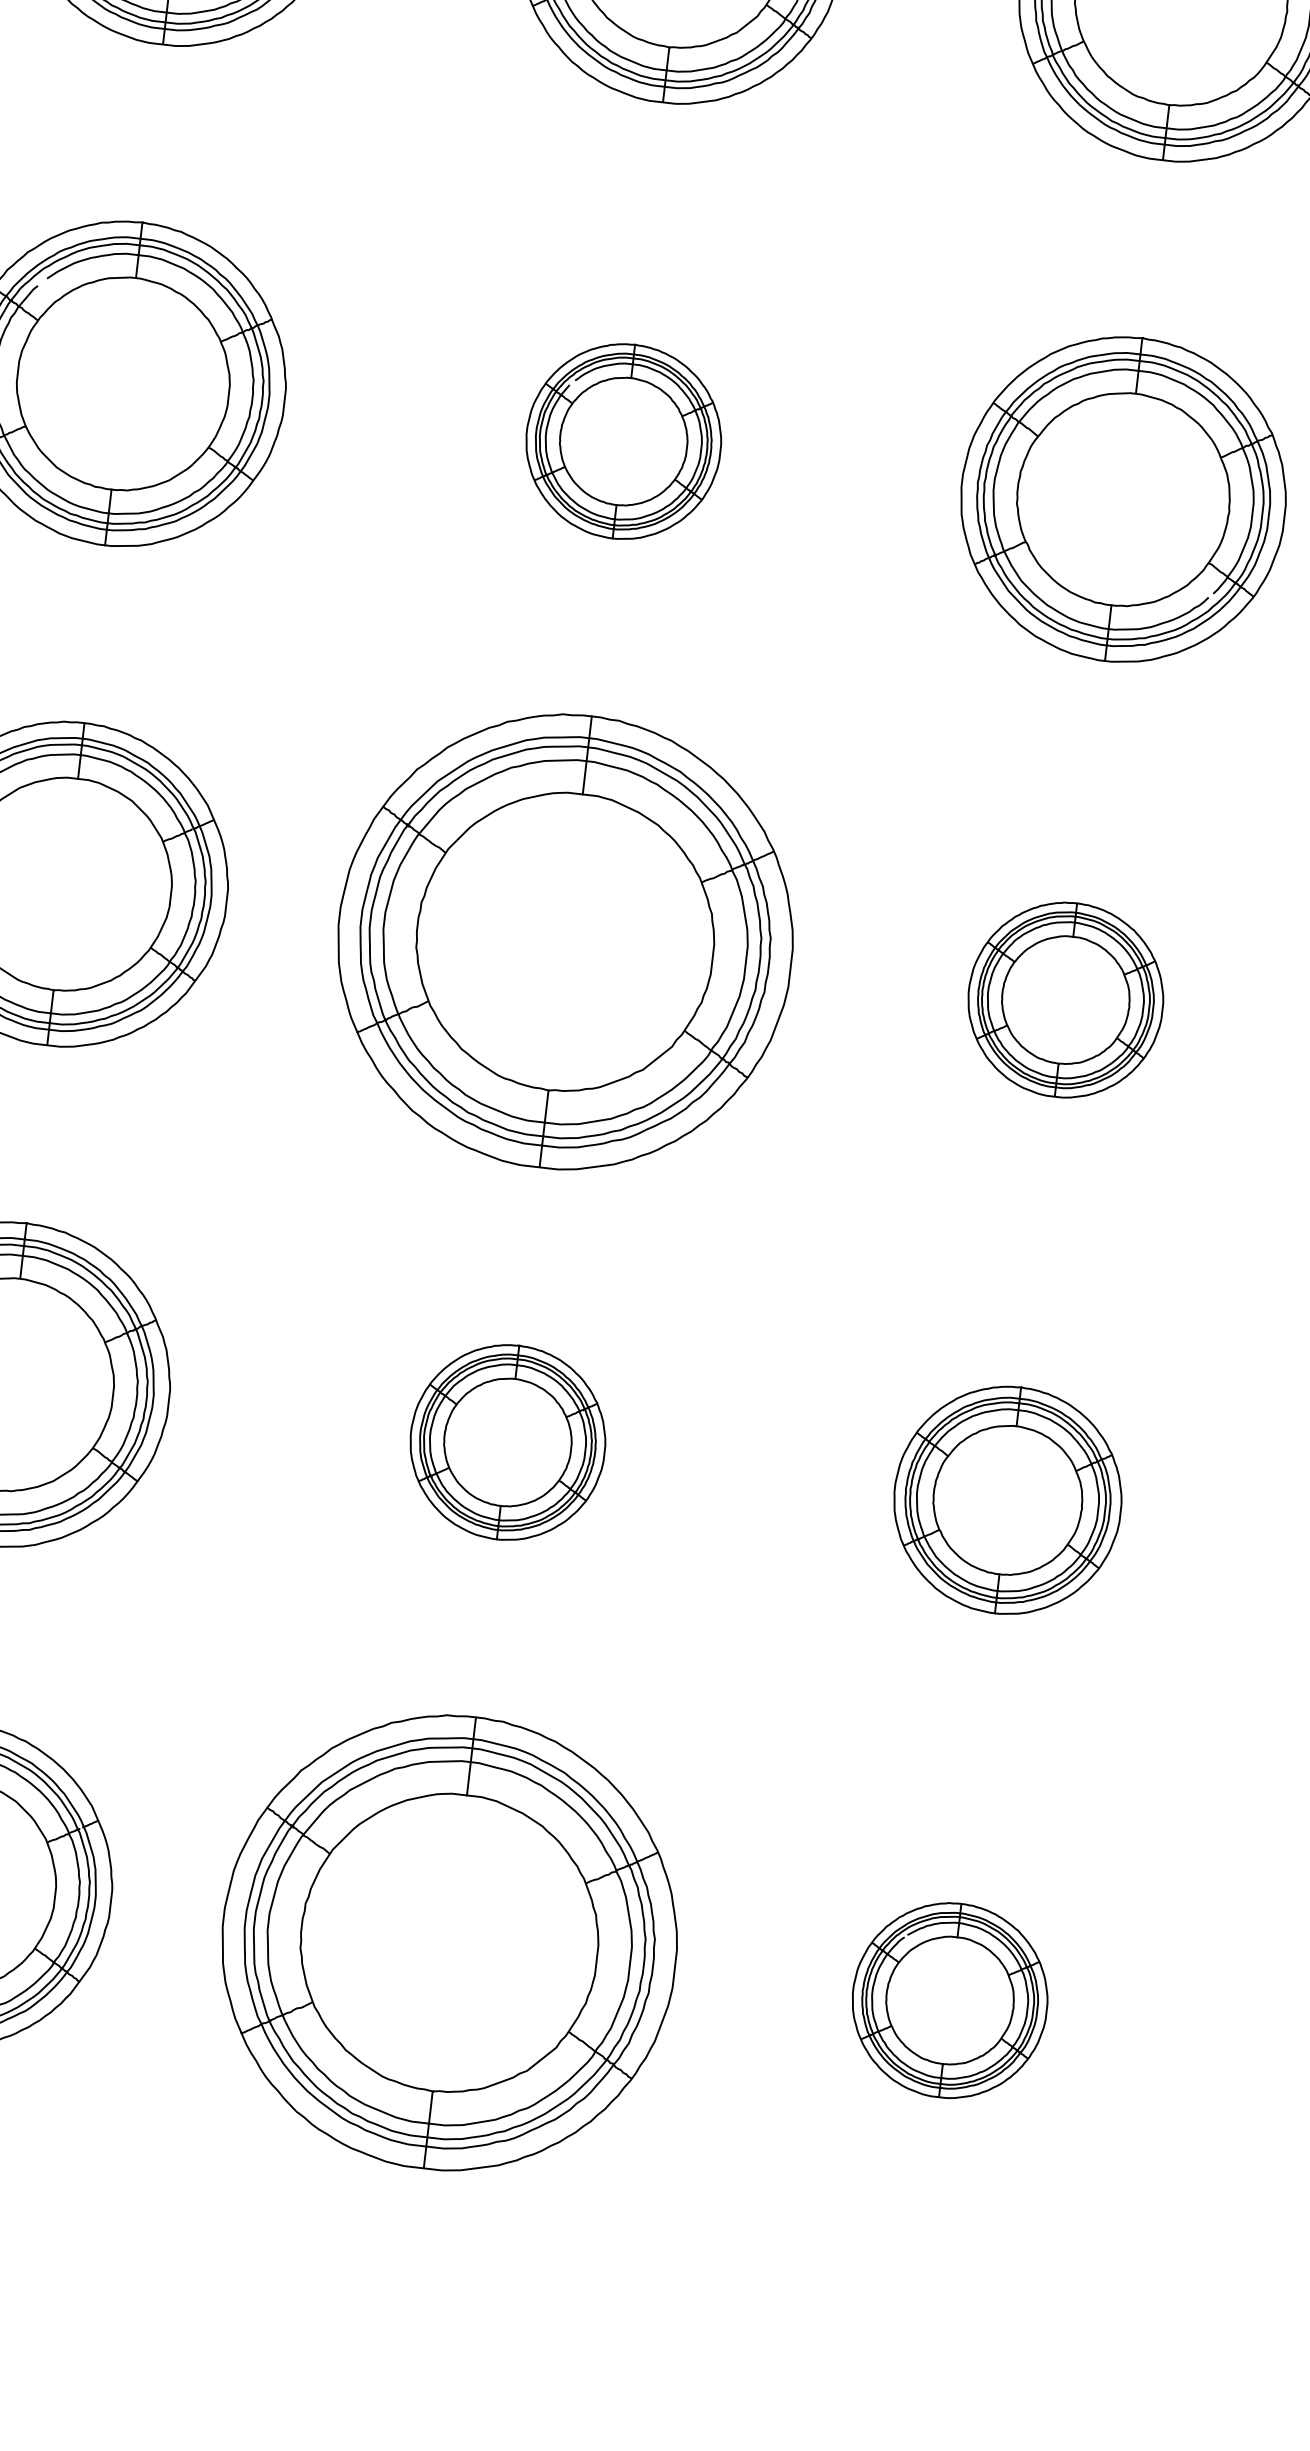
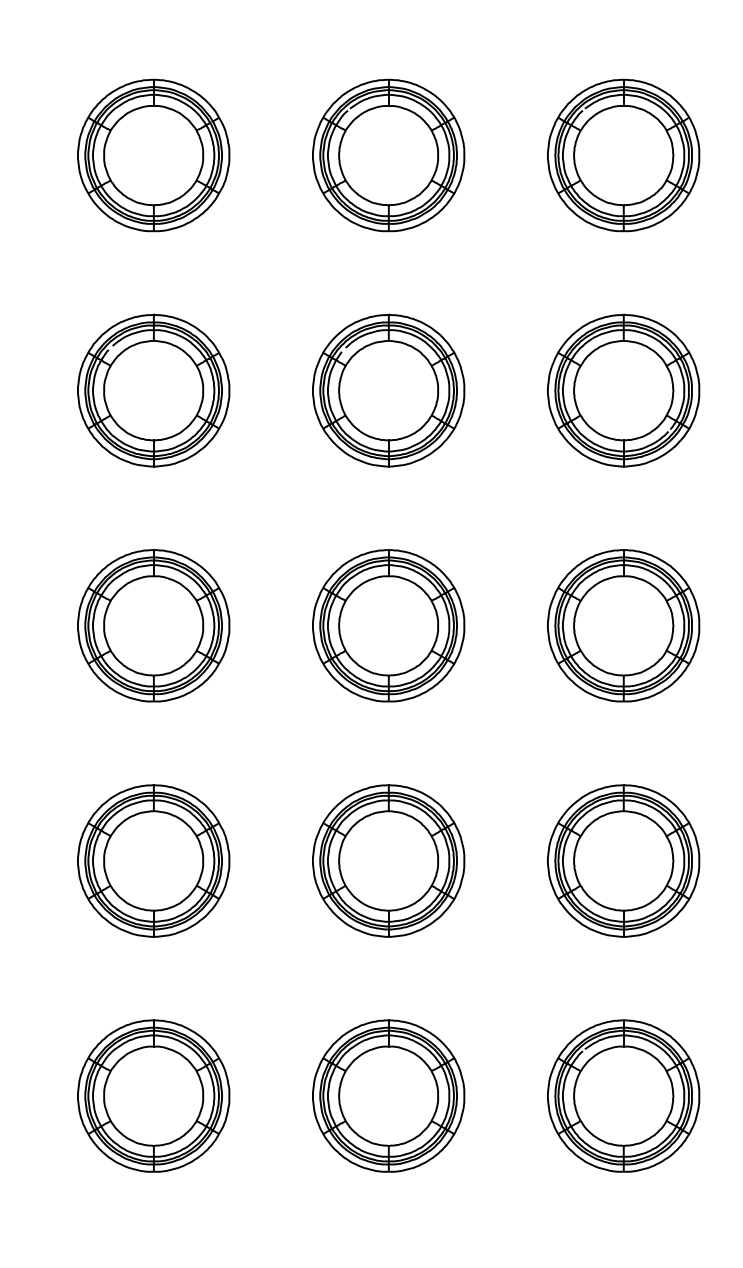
part: (623, 441) -> (388, 390), size x1.67
part: (565, 941) -> (388, 625), size x0.71
part: (1065, 999) -> (623, 625), size x1.67
part: (507, 1441) -> (388, 860), size x1.67
part: (1007, 1499) -> (623, 860), size x1.43
part: (449, 1941) -> (388, 1095), size x0.71
part: (949, 1999) -> (623, 1095), size x1.67

